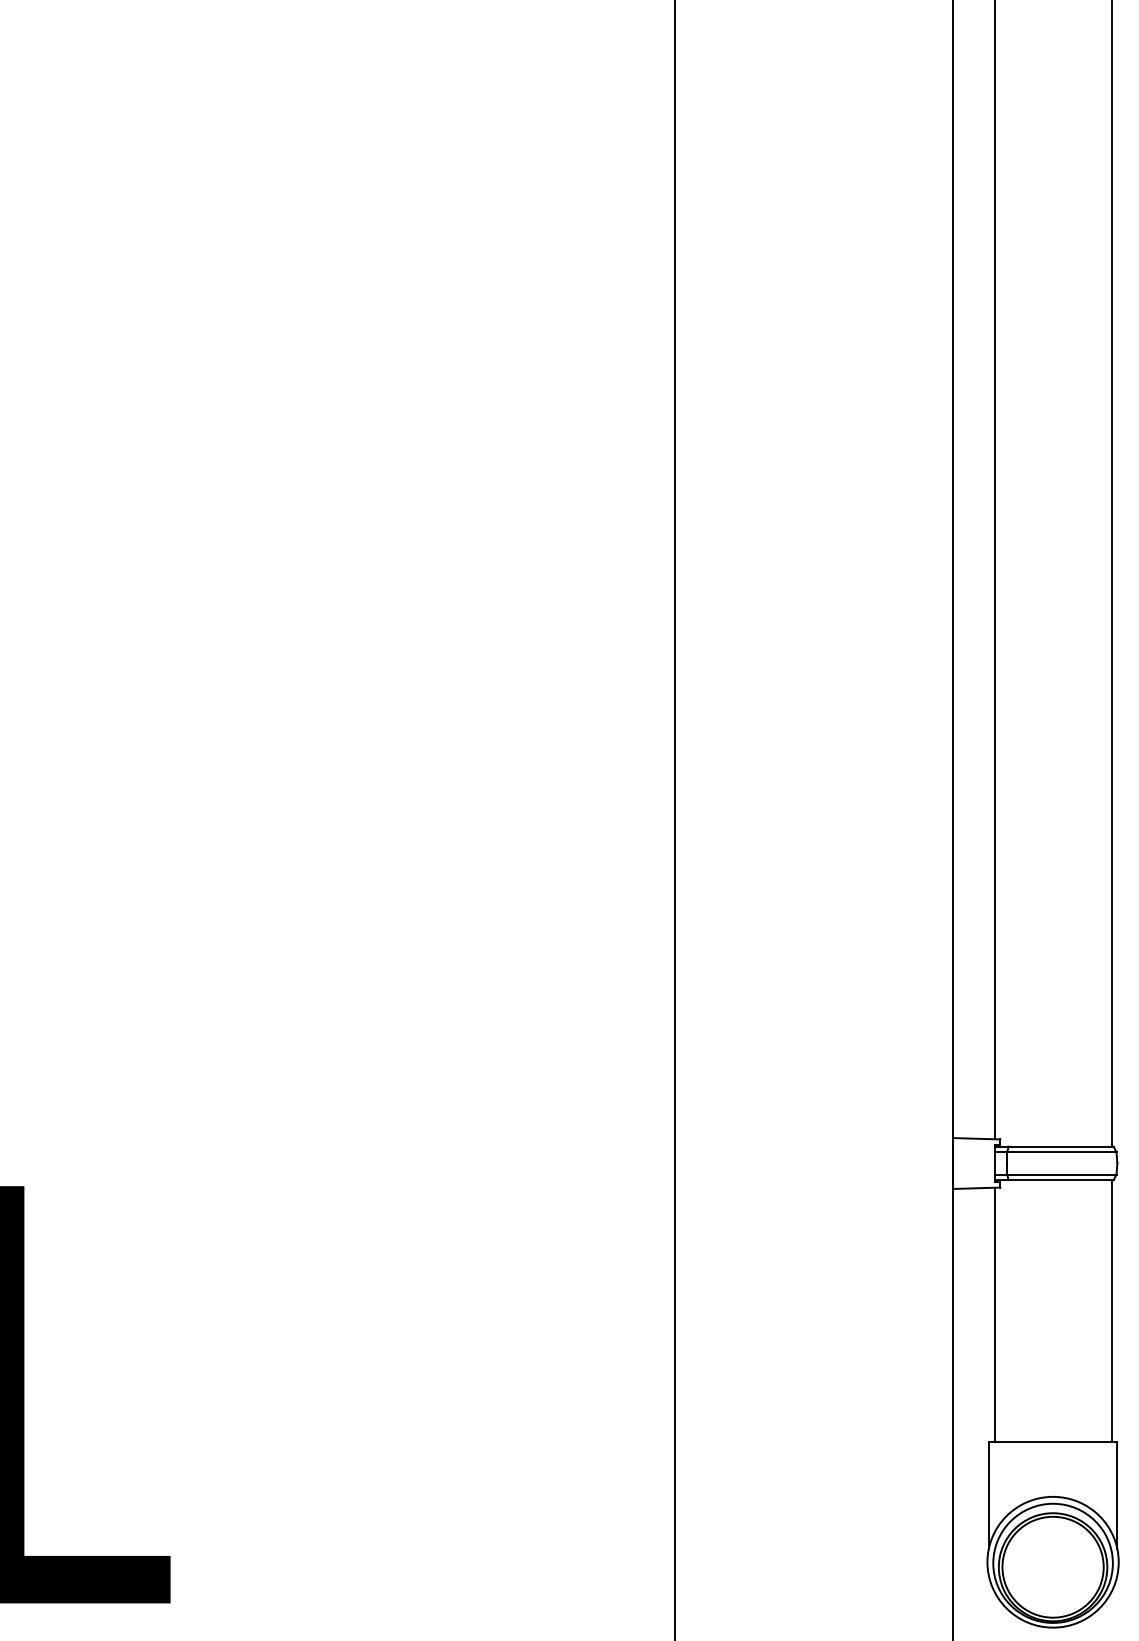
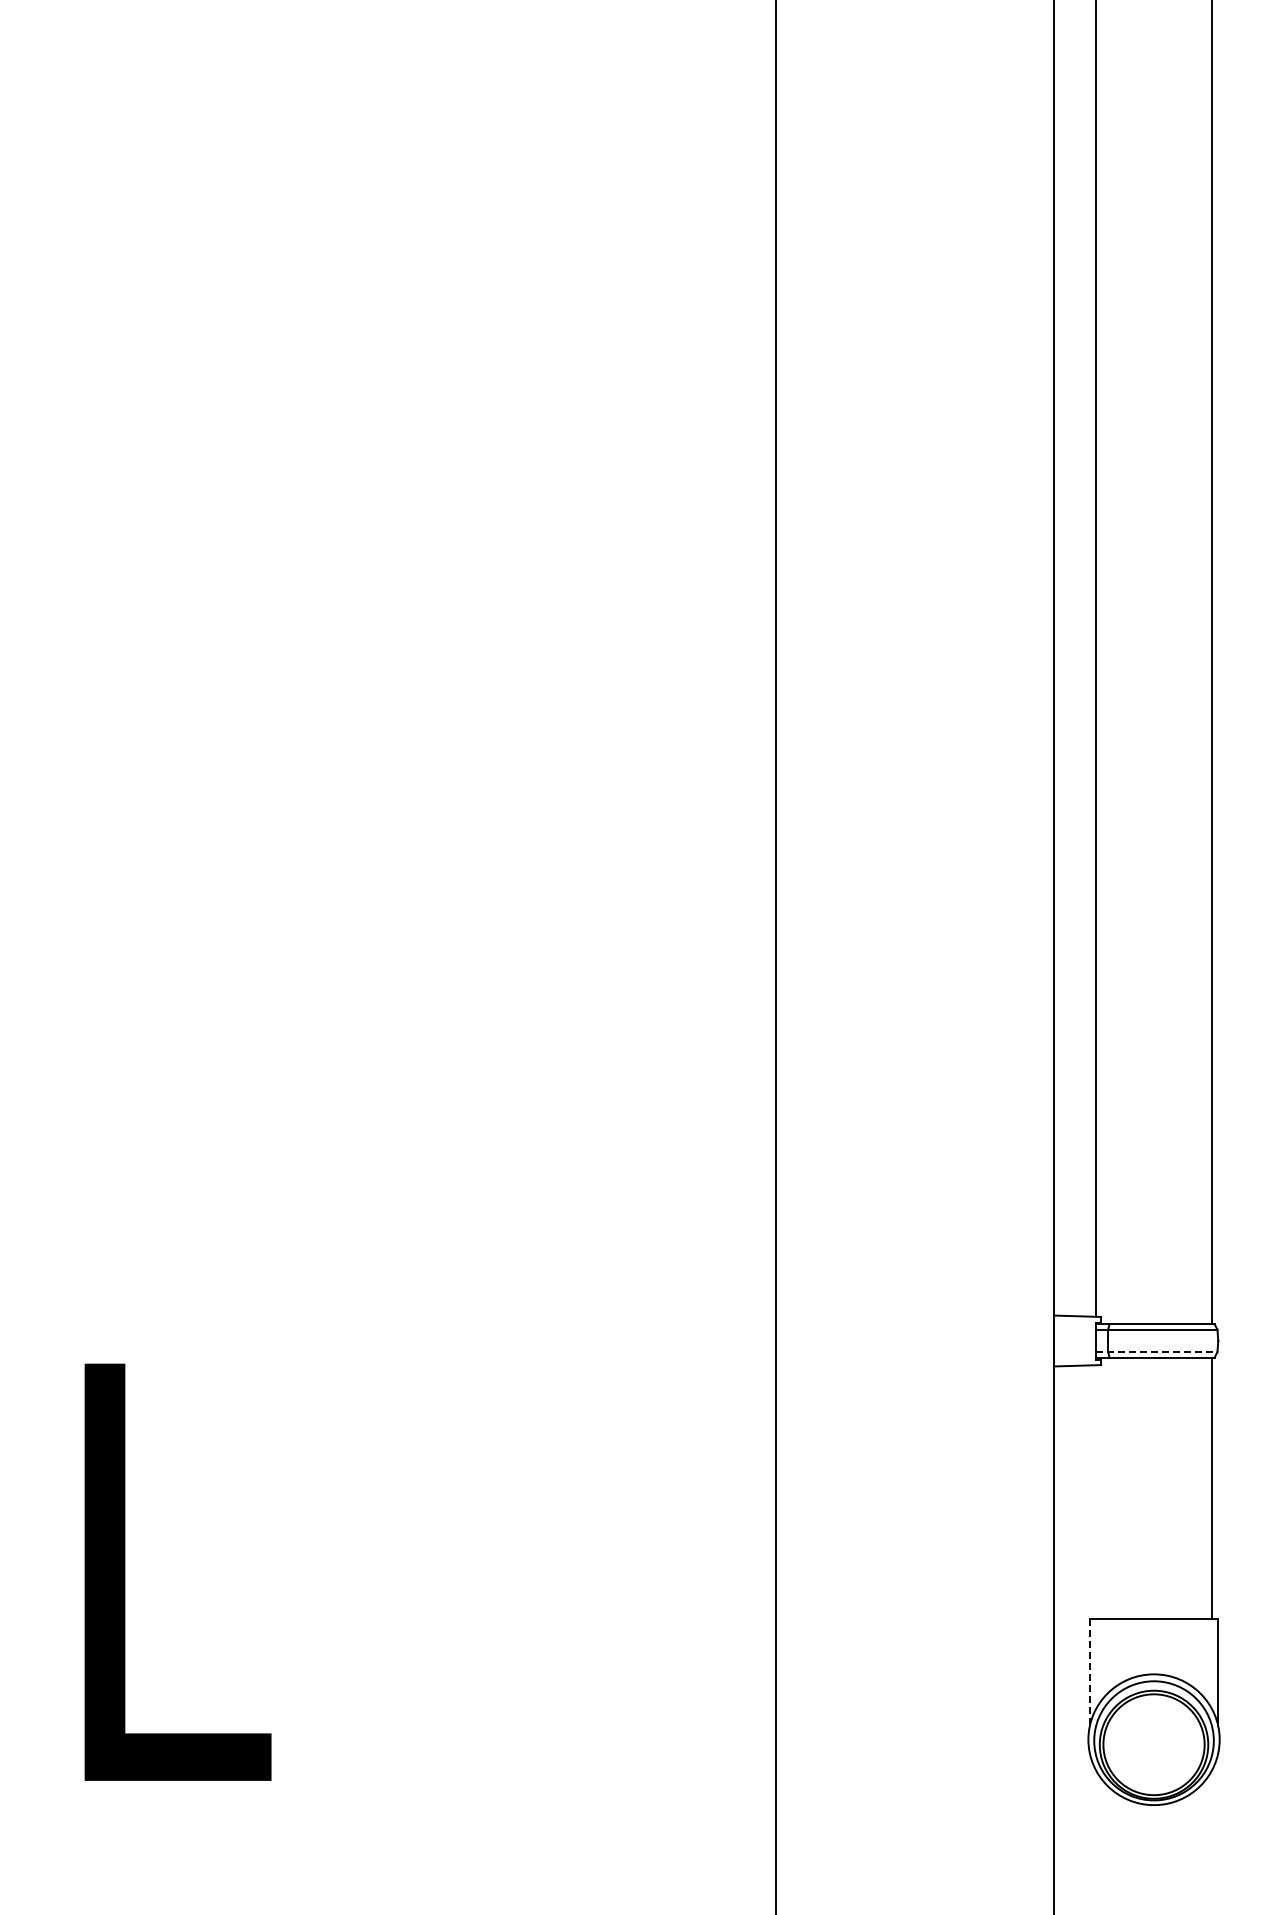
line: (1055, 1175) -> (1156, 1352), solid -> dashed
line: (994, 1315) -> (1095, 1492), removed
line: (988, 1495) -> (1089, 1672), solid -> dashed

